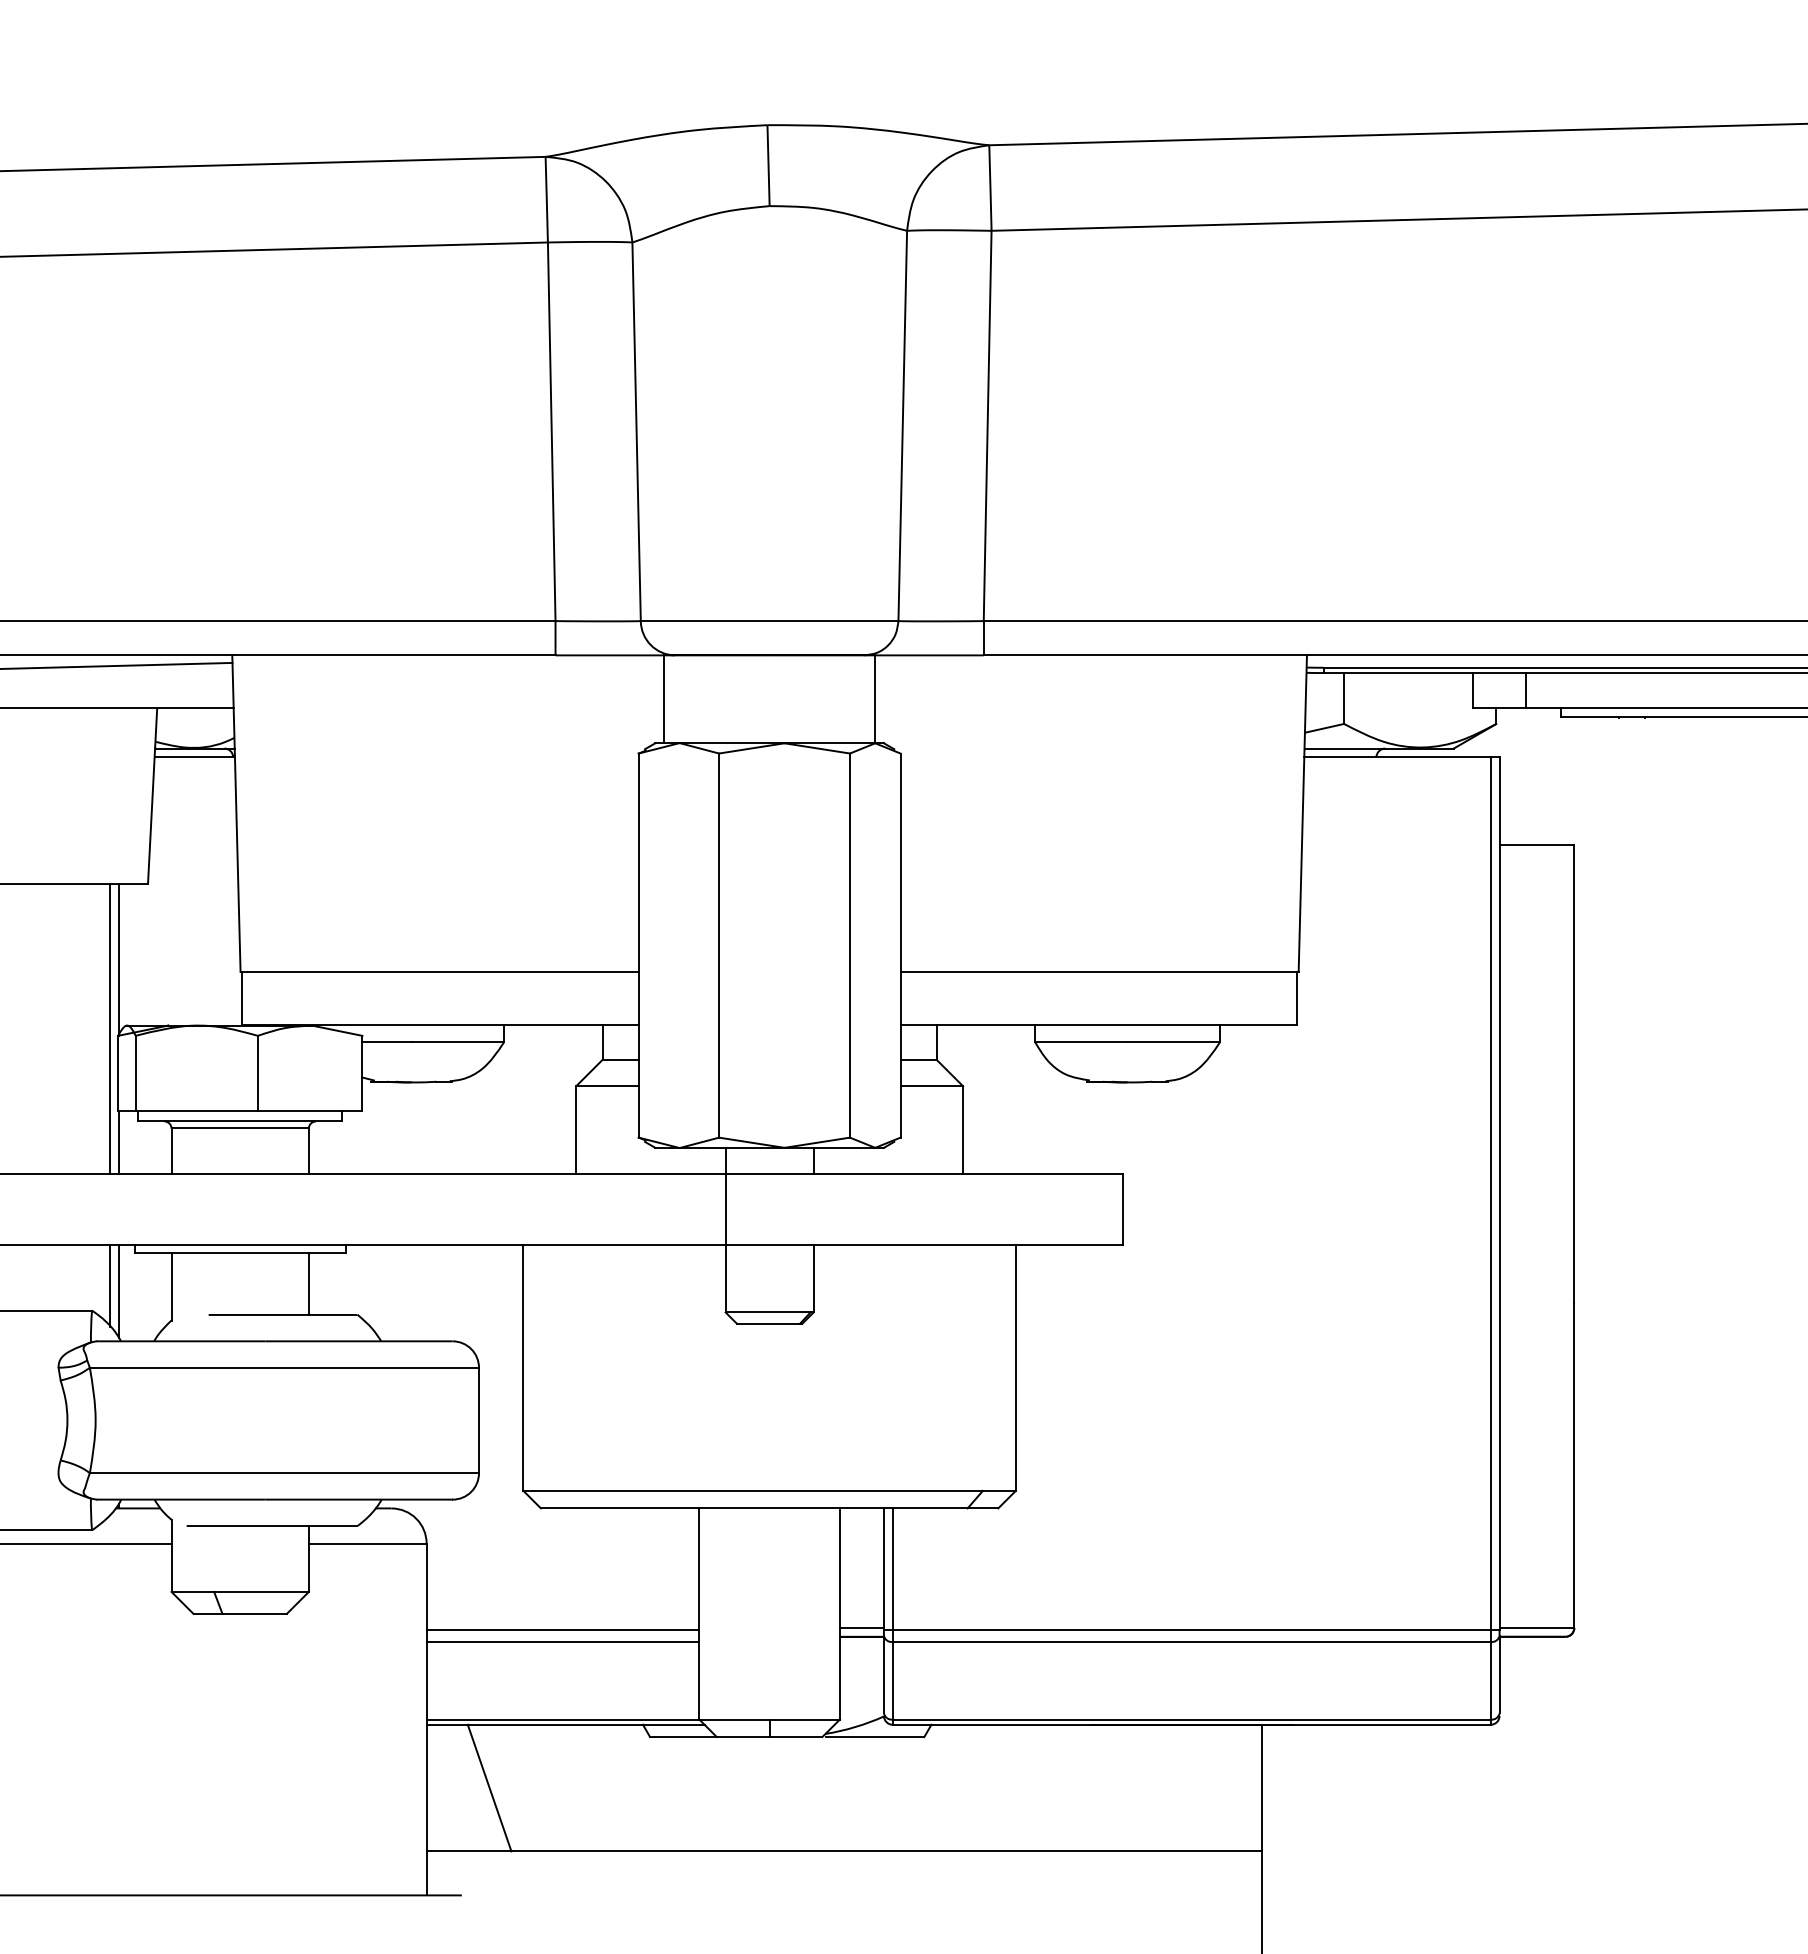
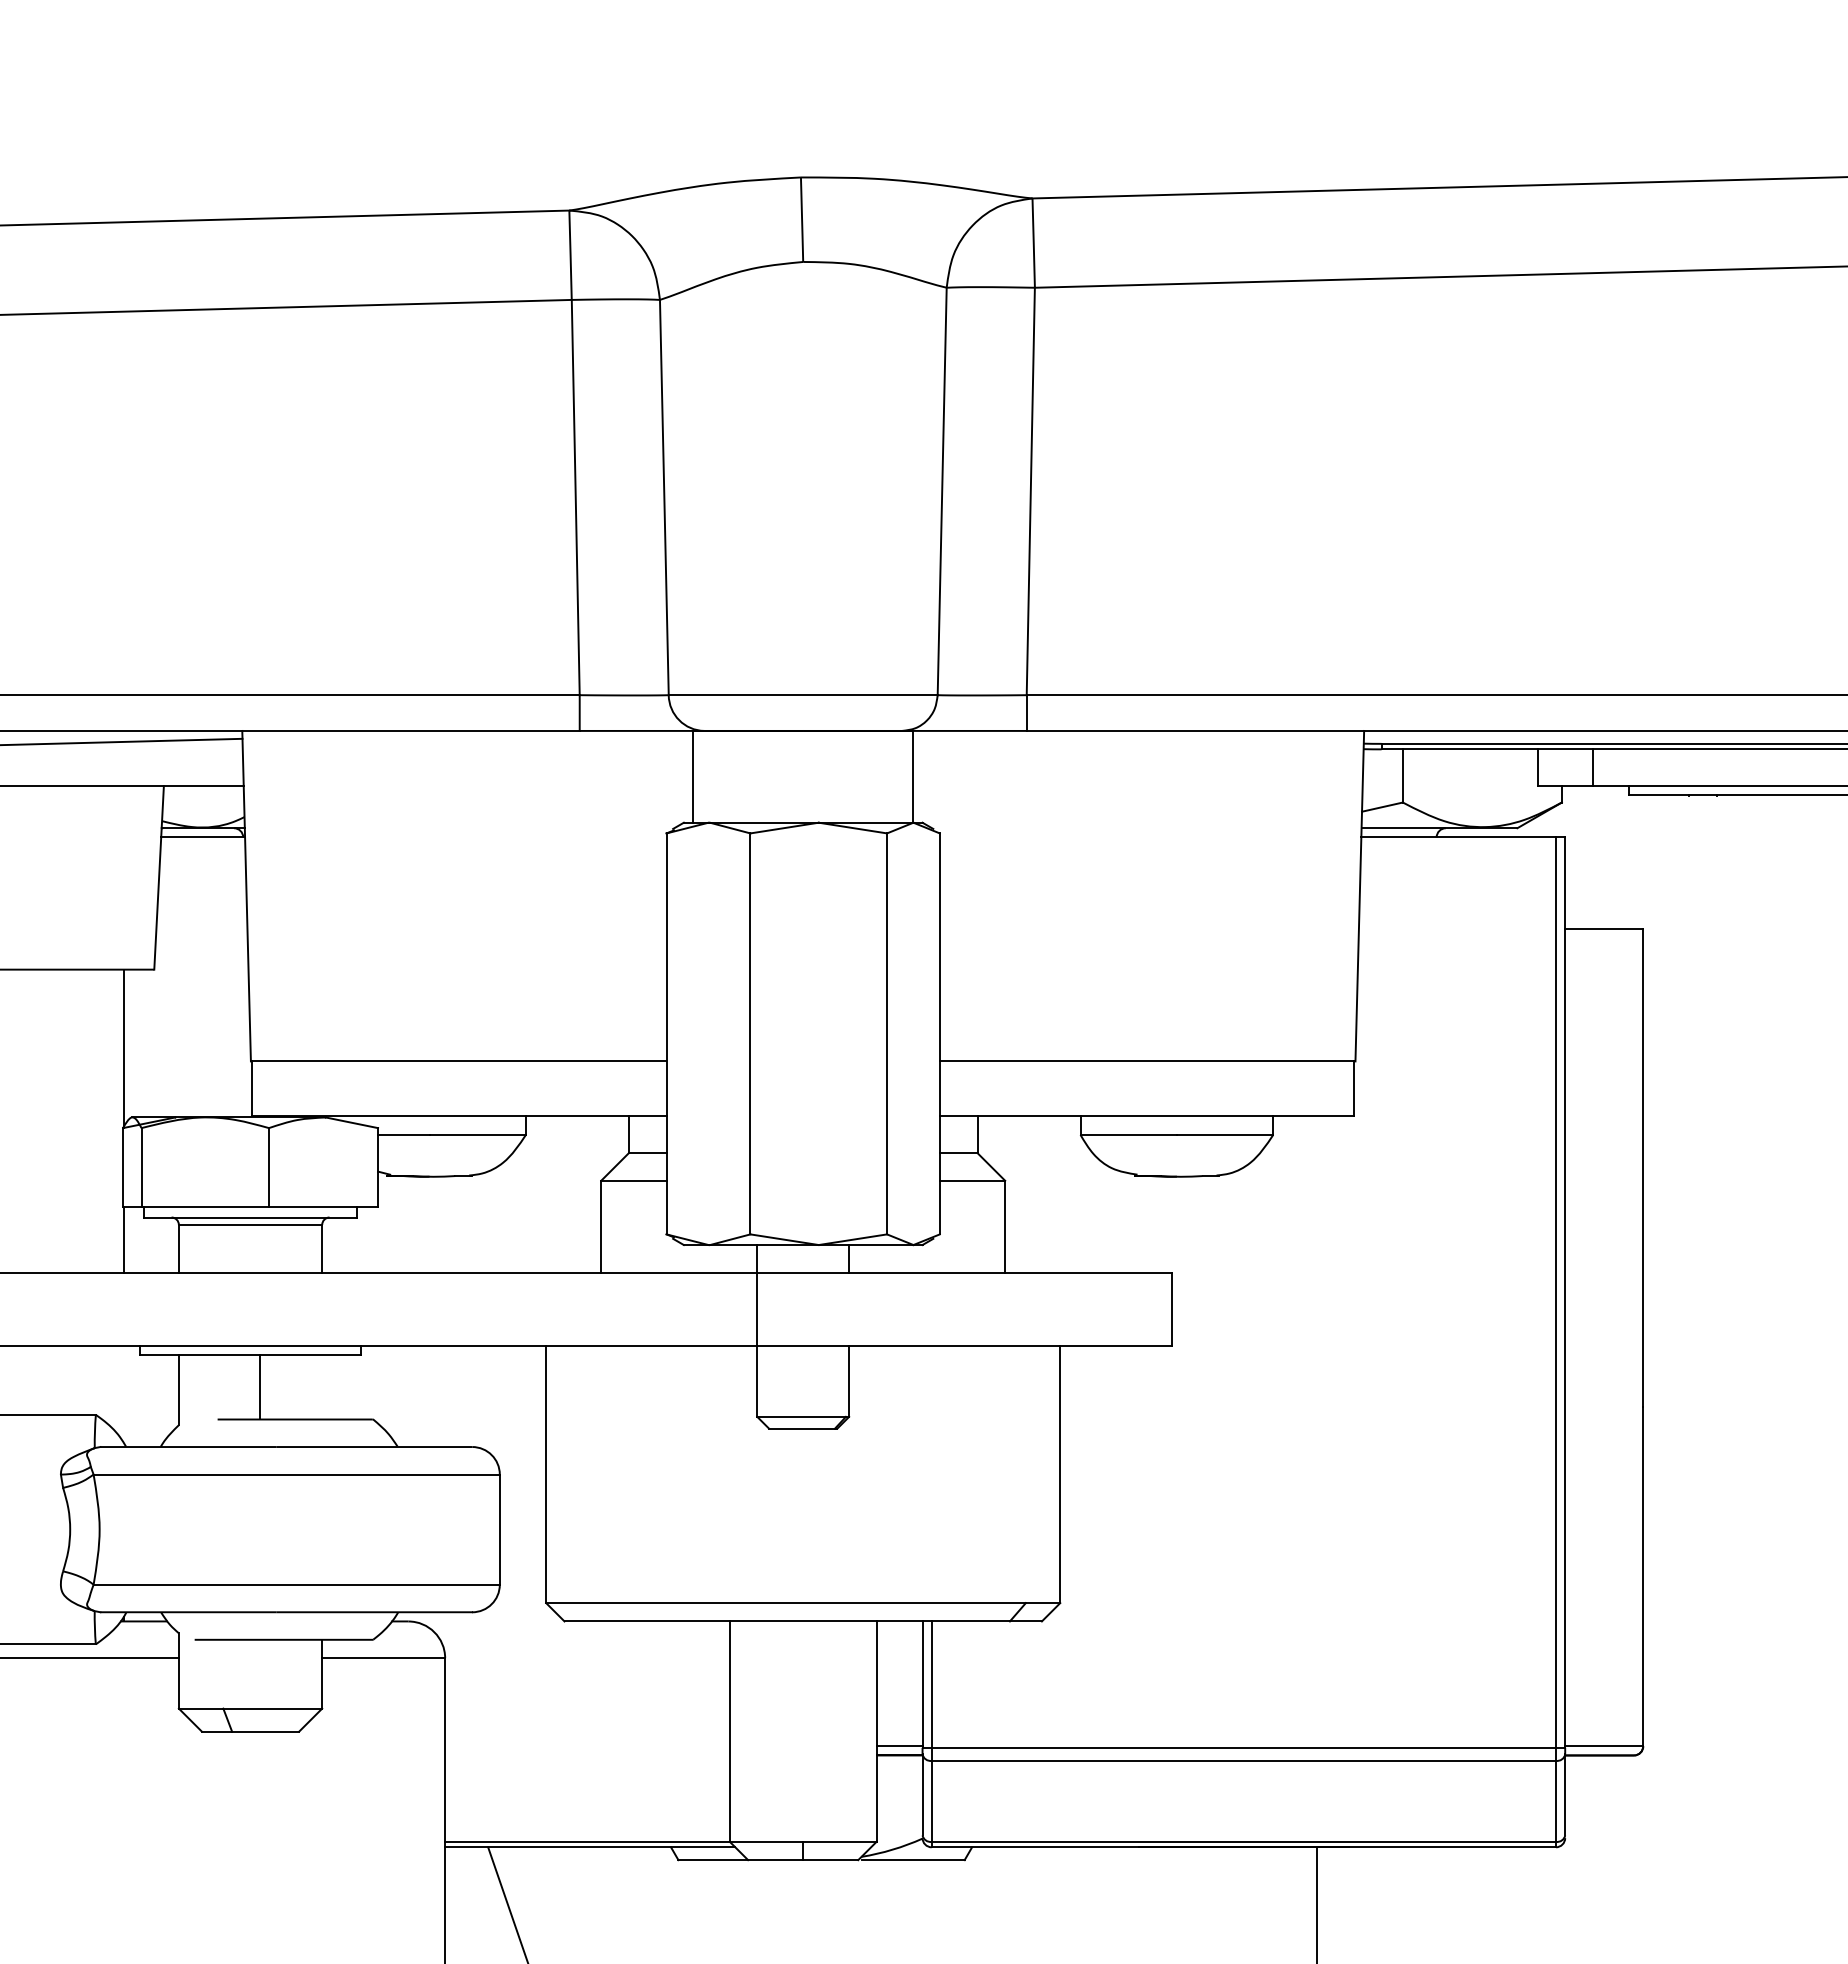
line: (110, 1029) -> (115, 1121), removed
line: (308, 1283) -> (259, 1386), moved
line: (110, 1285) -> (115, 1388), removed
line: (118, 1290) -> (123, 1393), removed
line: (562, 1629) -> (586, 1747), removed
line: (562, 1641) -> (586, 1760), removed

